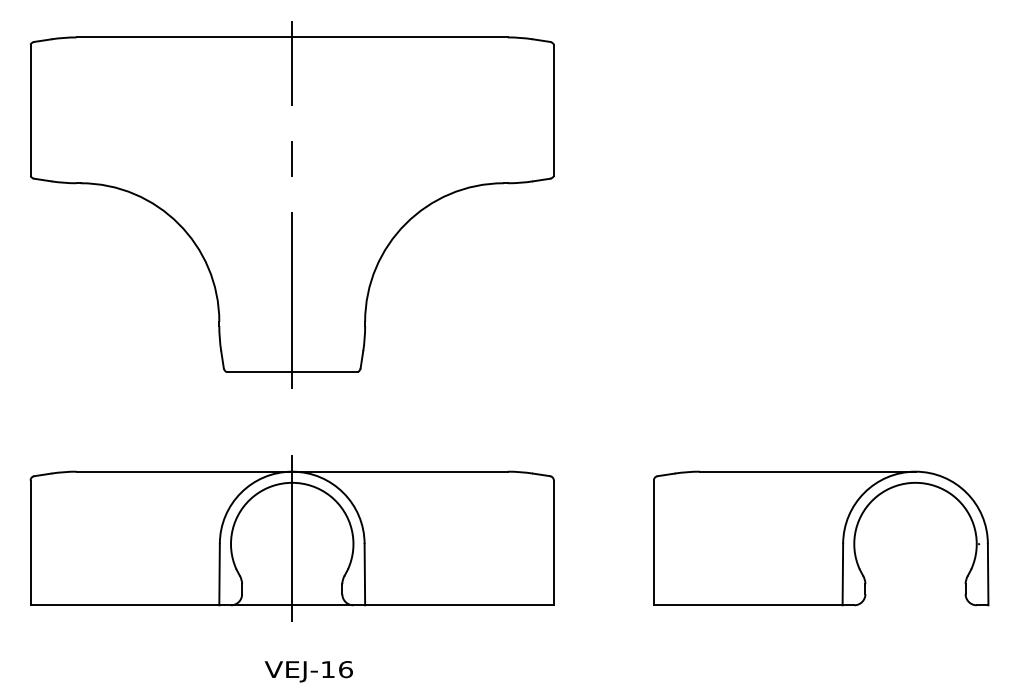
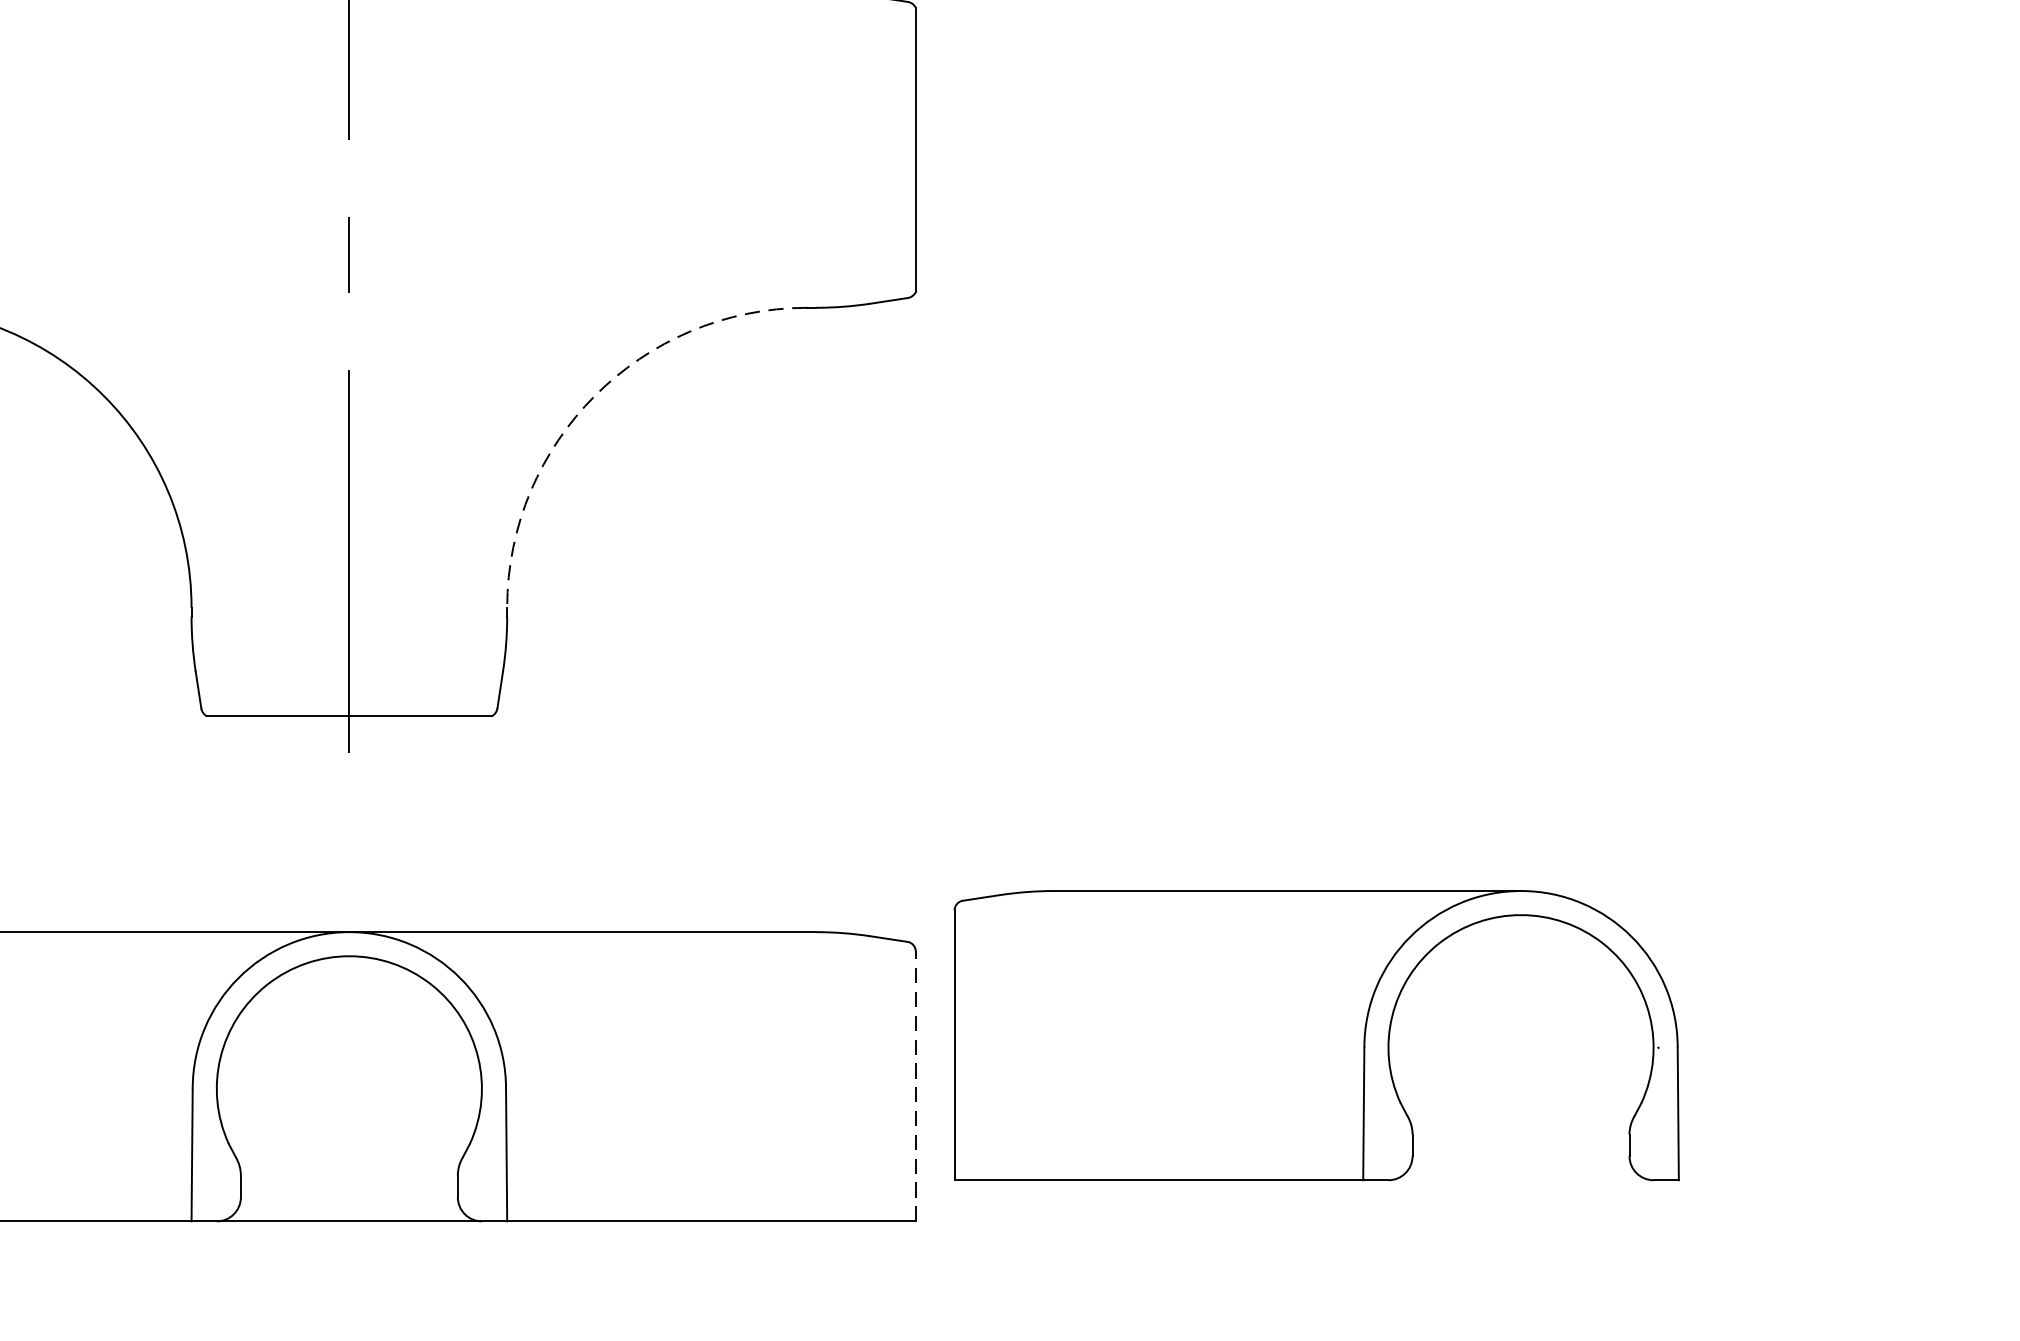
arc: (405, 223) -> (594, 394), solid -> dashed
line: (292, 538) -> (349, 1076), removed
part: (821, 538) -> (1317, 1035), moved
line: (553, 542) -> (914, 1085), solid -> dashed

